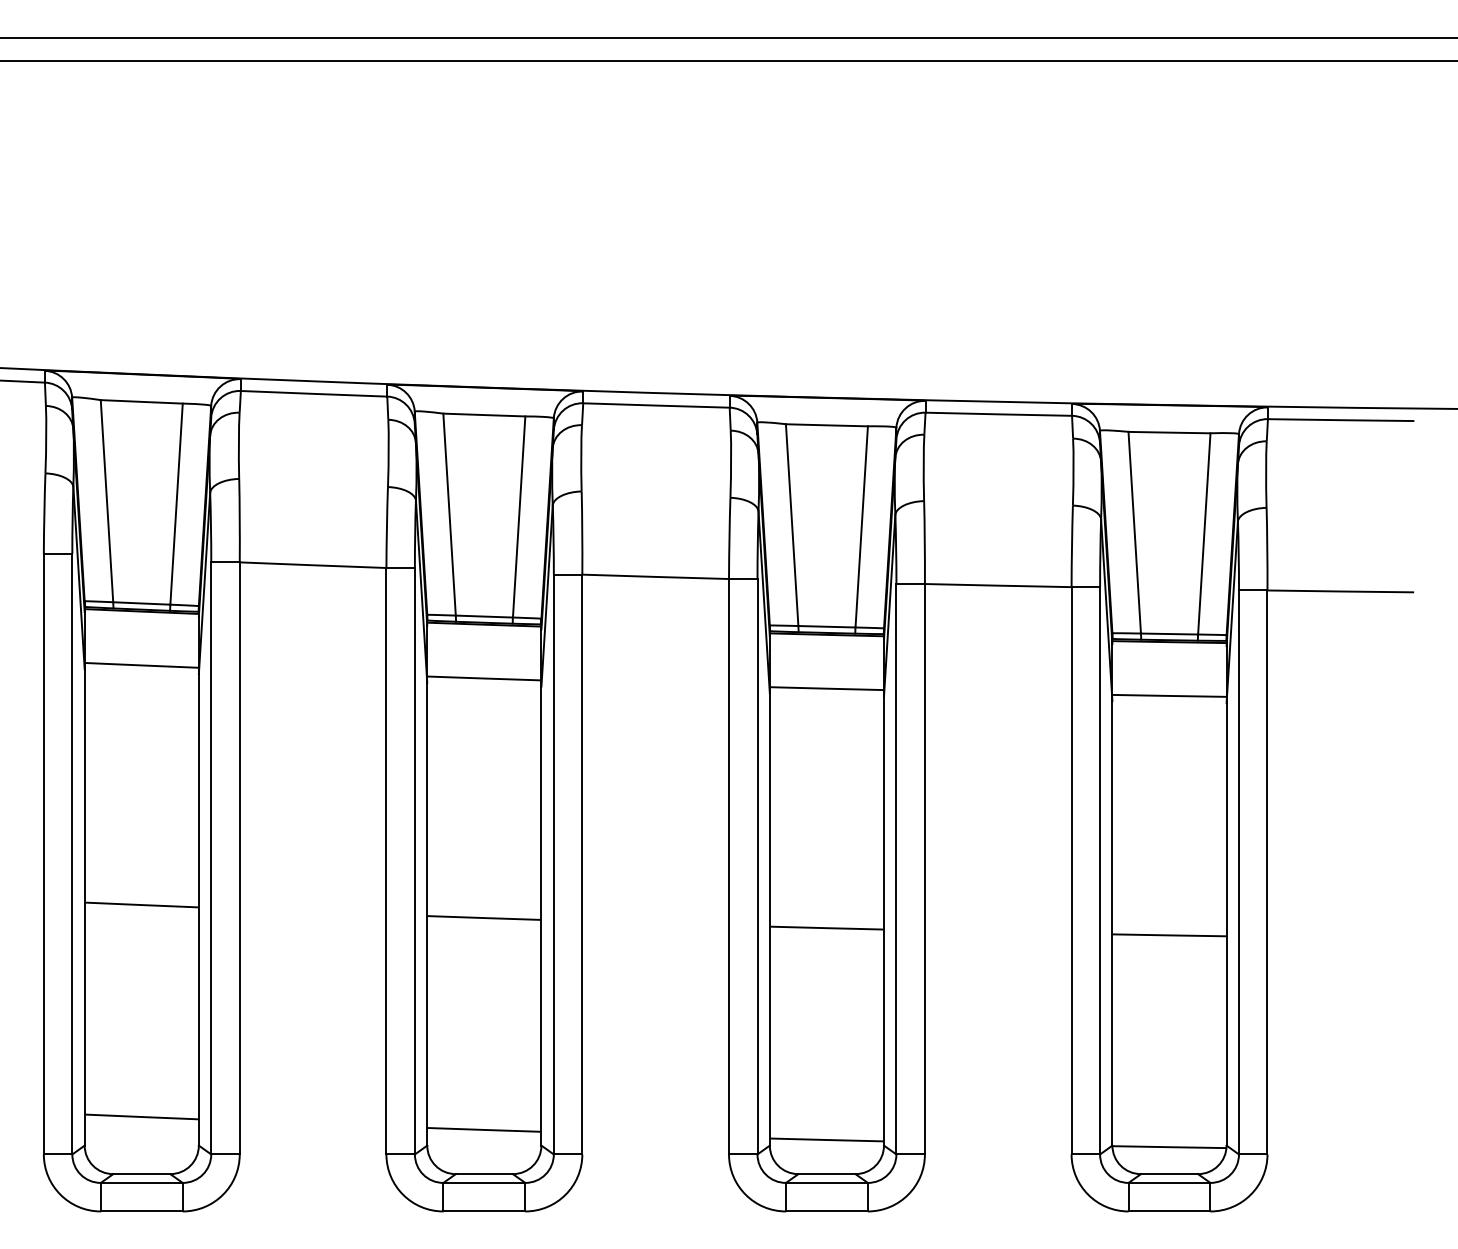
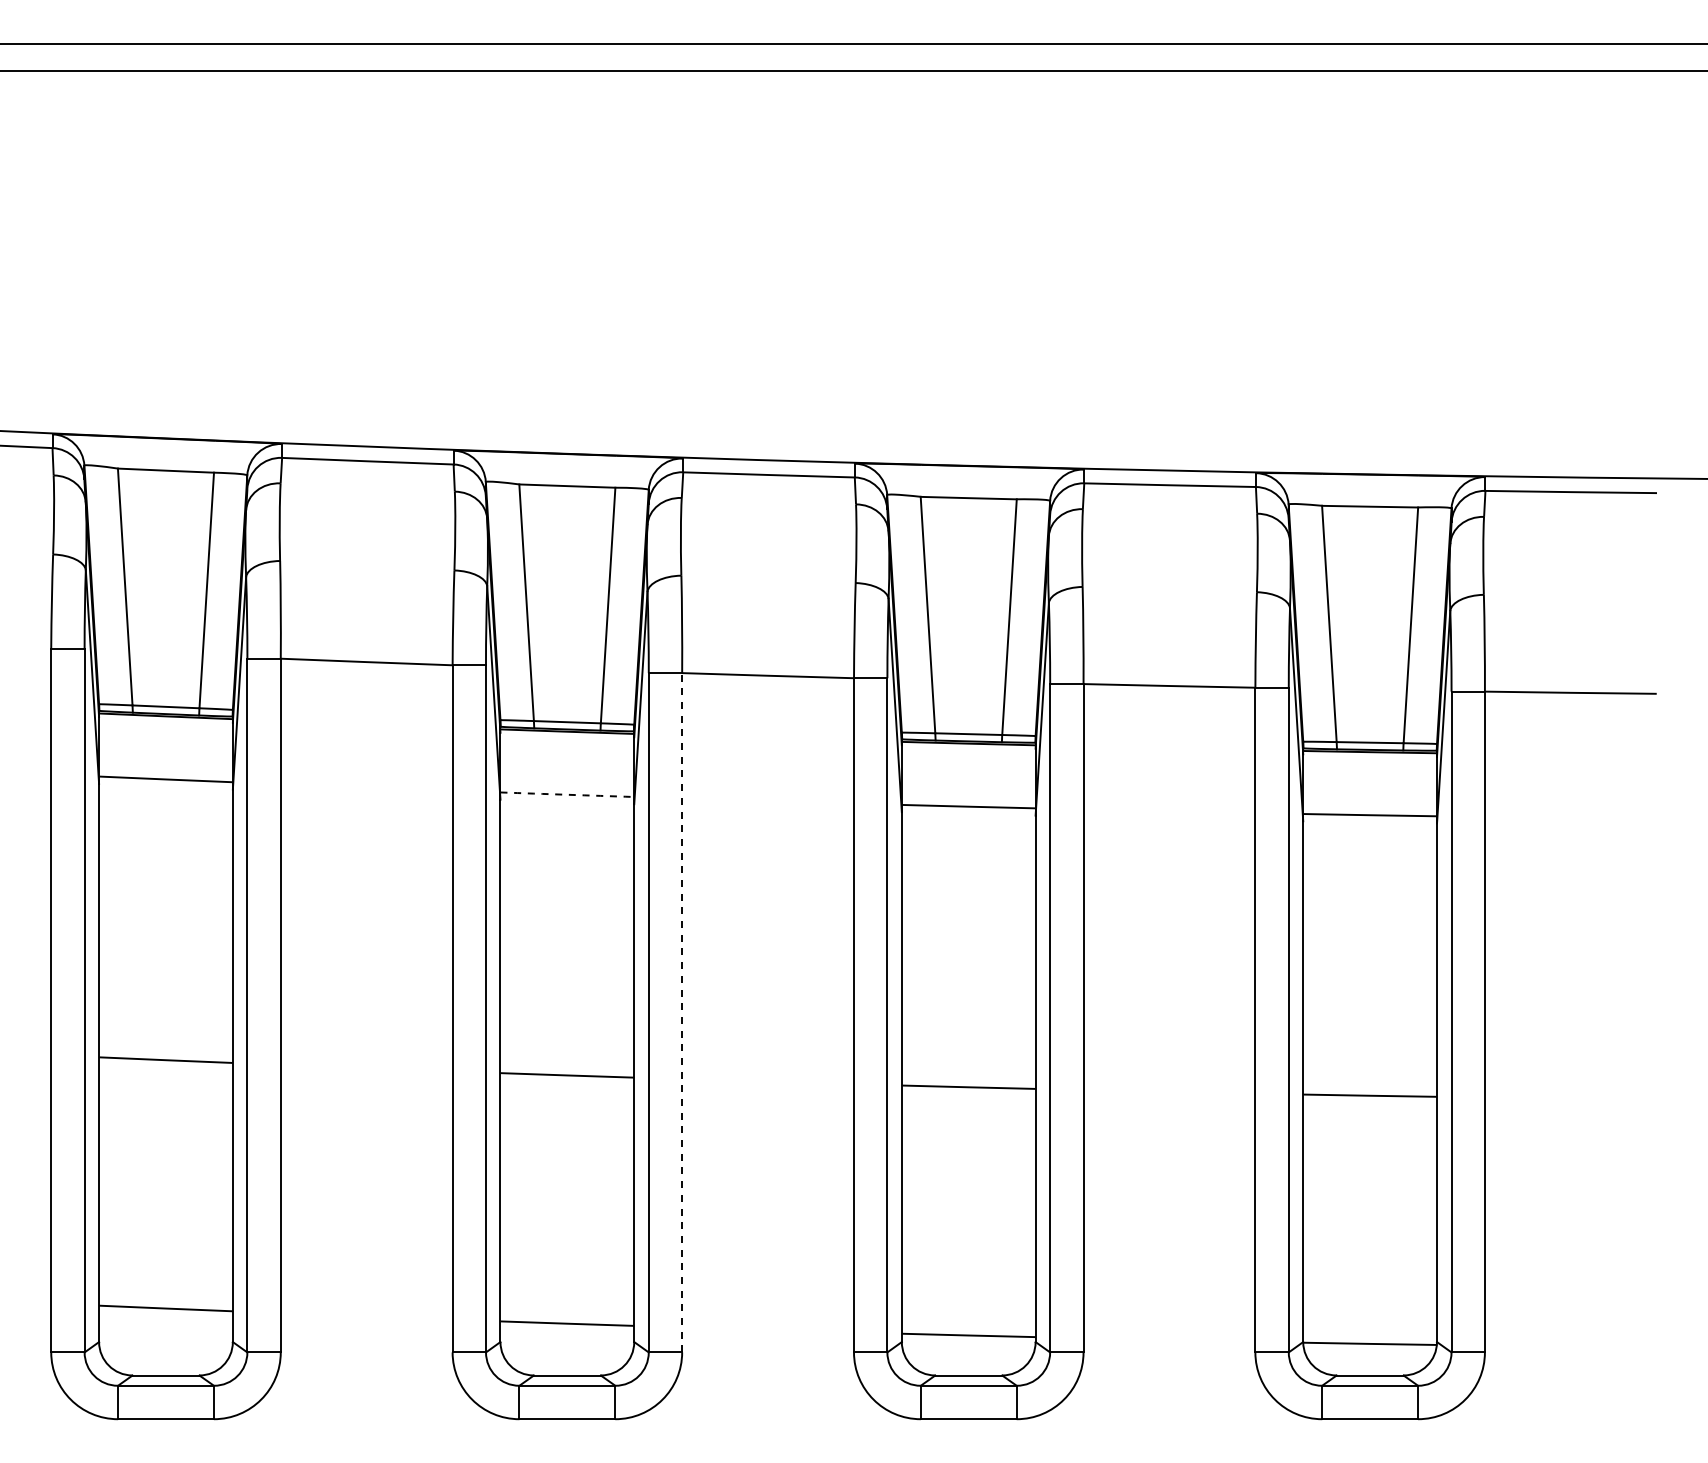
arc: (484, 678) -> (567, 794), solid -> dashed
line: (582, 864) -> (682, 1012), solid -> dashed

